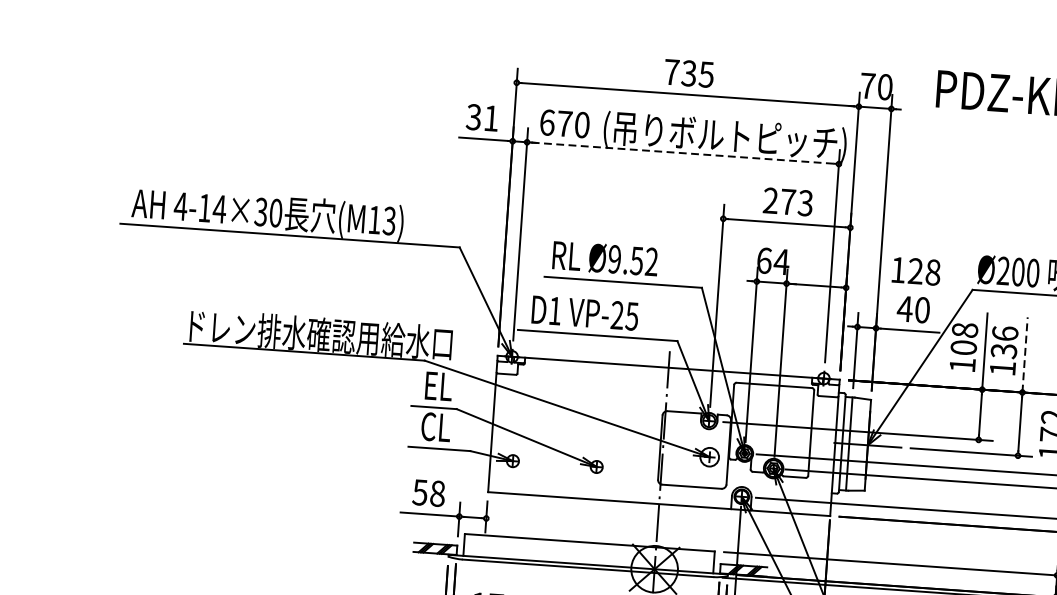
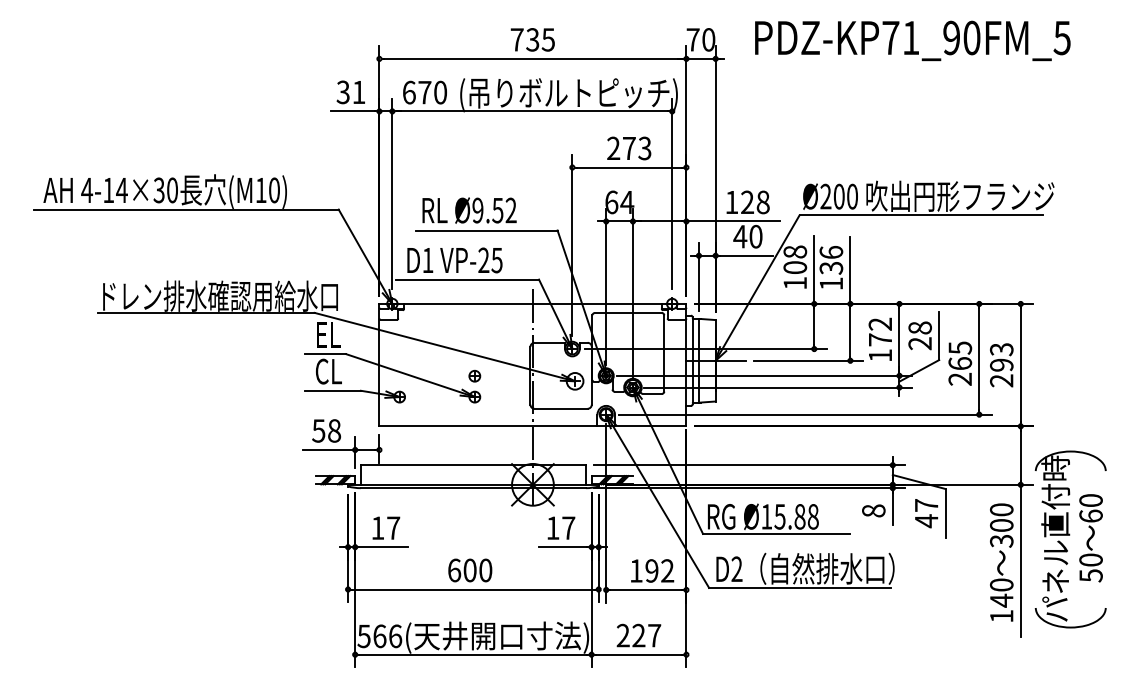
line: (683, 153) -> (532, 111), dashed -> solid
text: (388, 221) -> (273, 190), (M13) -> (M10)
line: (897, 291) -> (732, 221), added
line: (1025, 355) -> (850, 270), dashed -> solid
part: (598, 442) -> (474, 375), added

